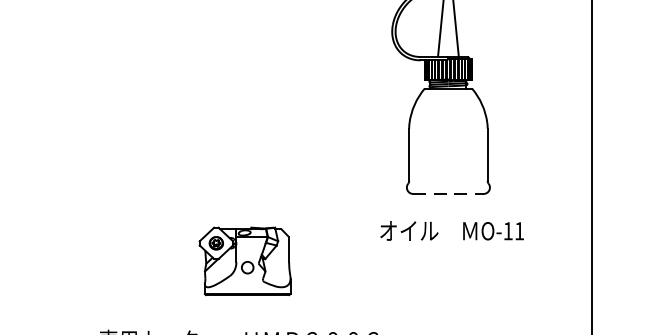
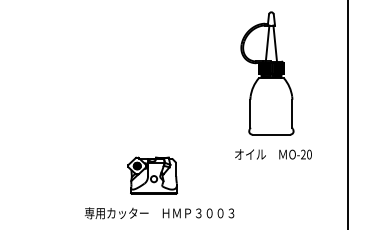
line: (448, 193) -> (271, 134), dashed -> solid
text: (514, 230) -> (306, 154), O-11 -> O-20
part: (244, 260) -> (152, 175), moved

